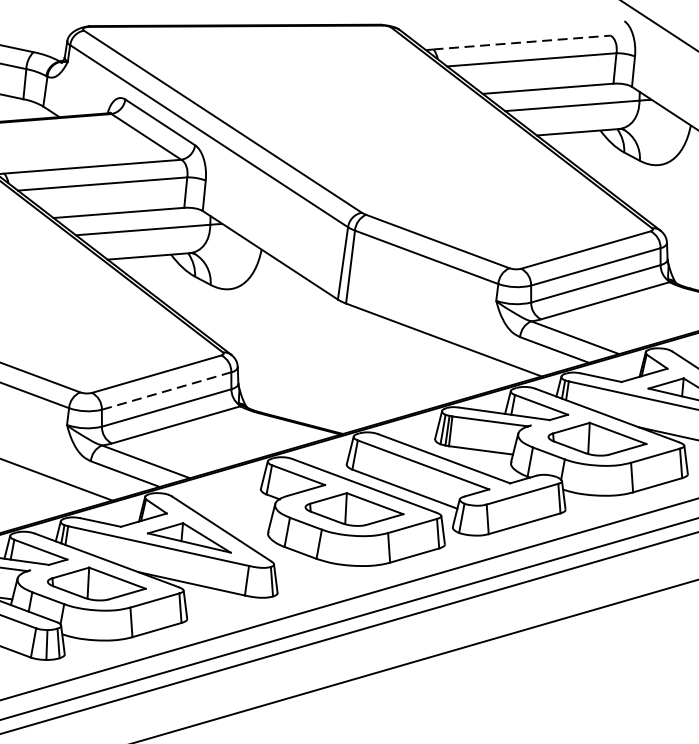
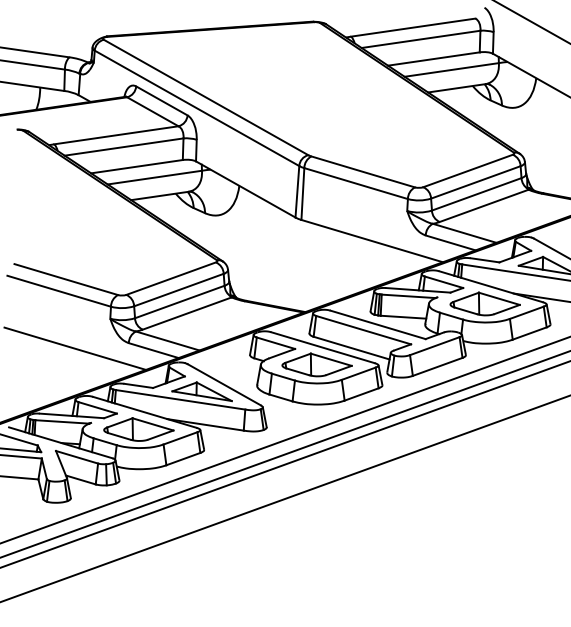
line: (522, 42) -> (413, 27), dashed -> solid
line: (165, 391) -> (178, 290), dashed -> solid

